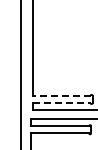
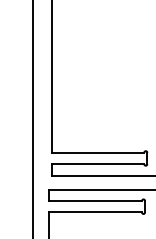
line: (61, 95) -> (97, 152), dashed -> solid
line: (62, 103) -> (99, 164), dashed -> solid

